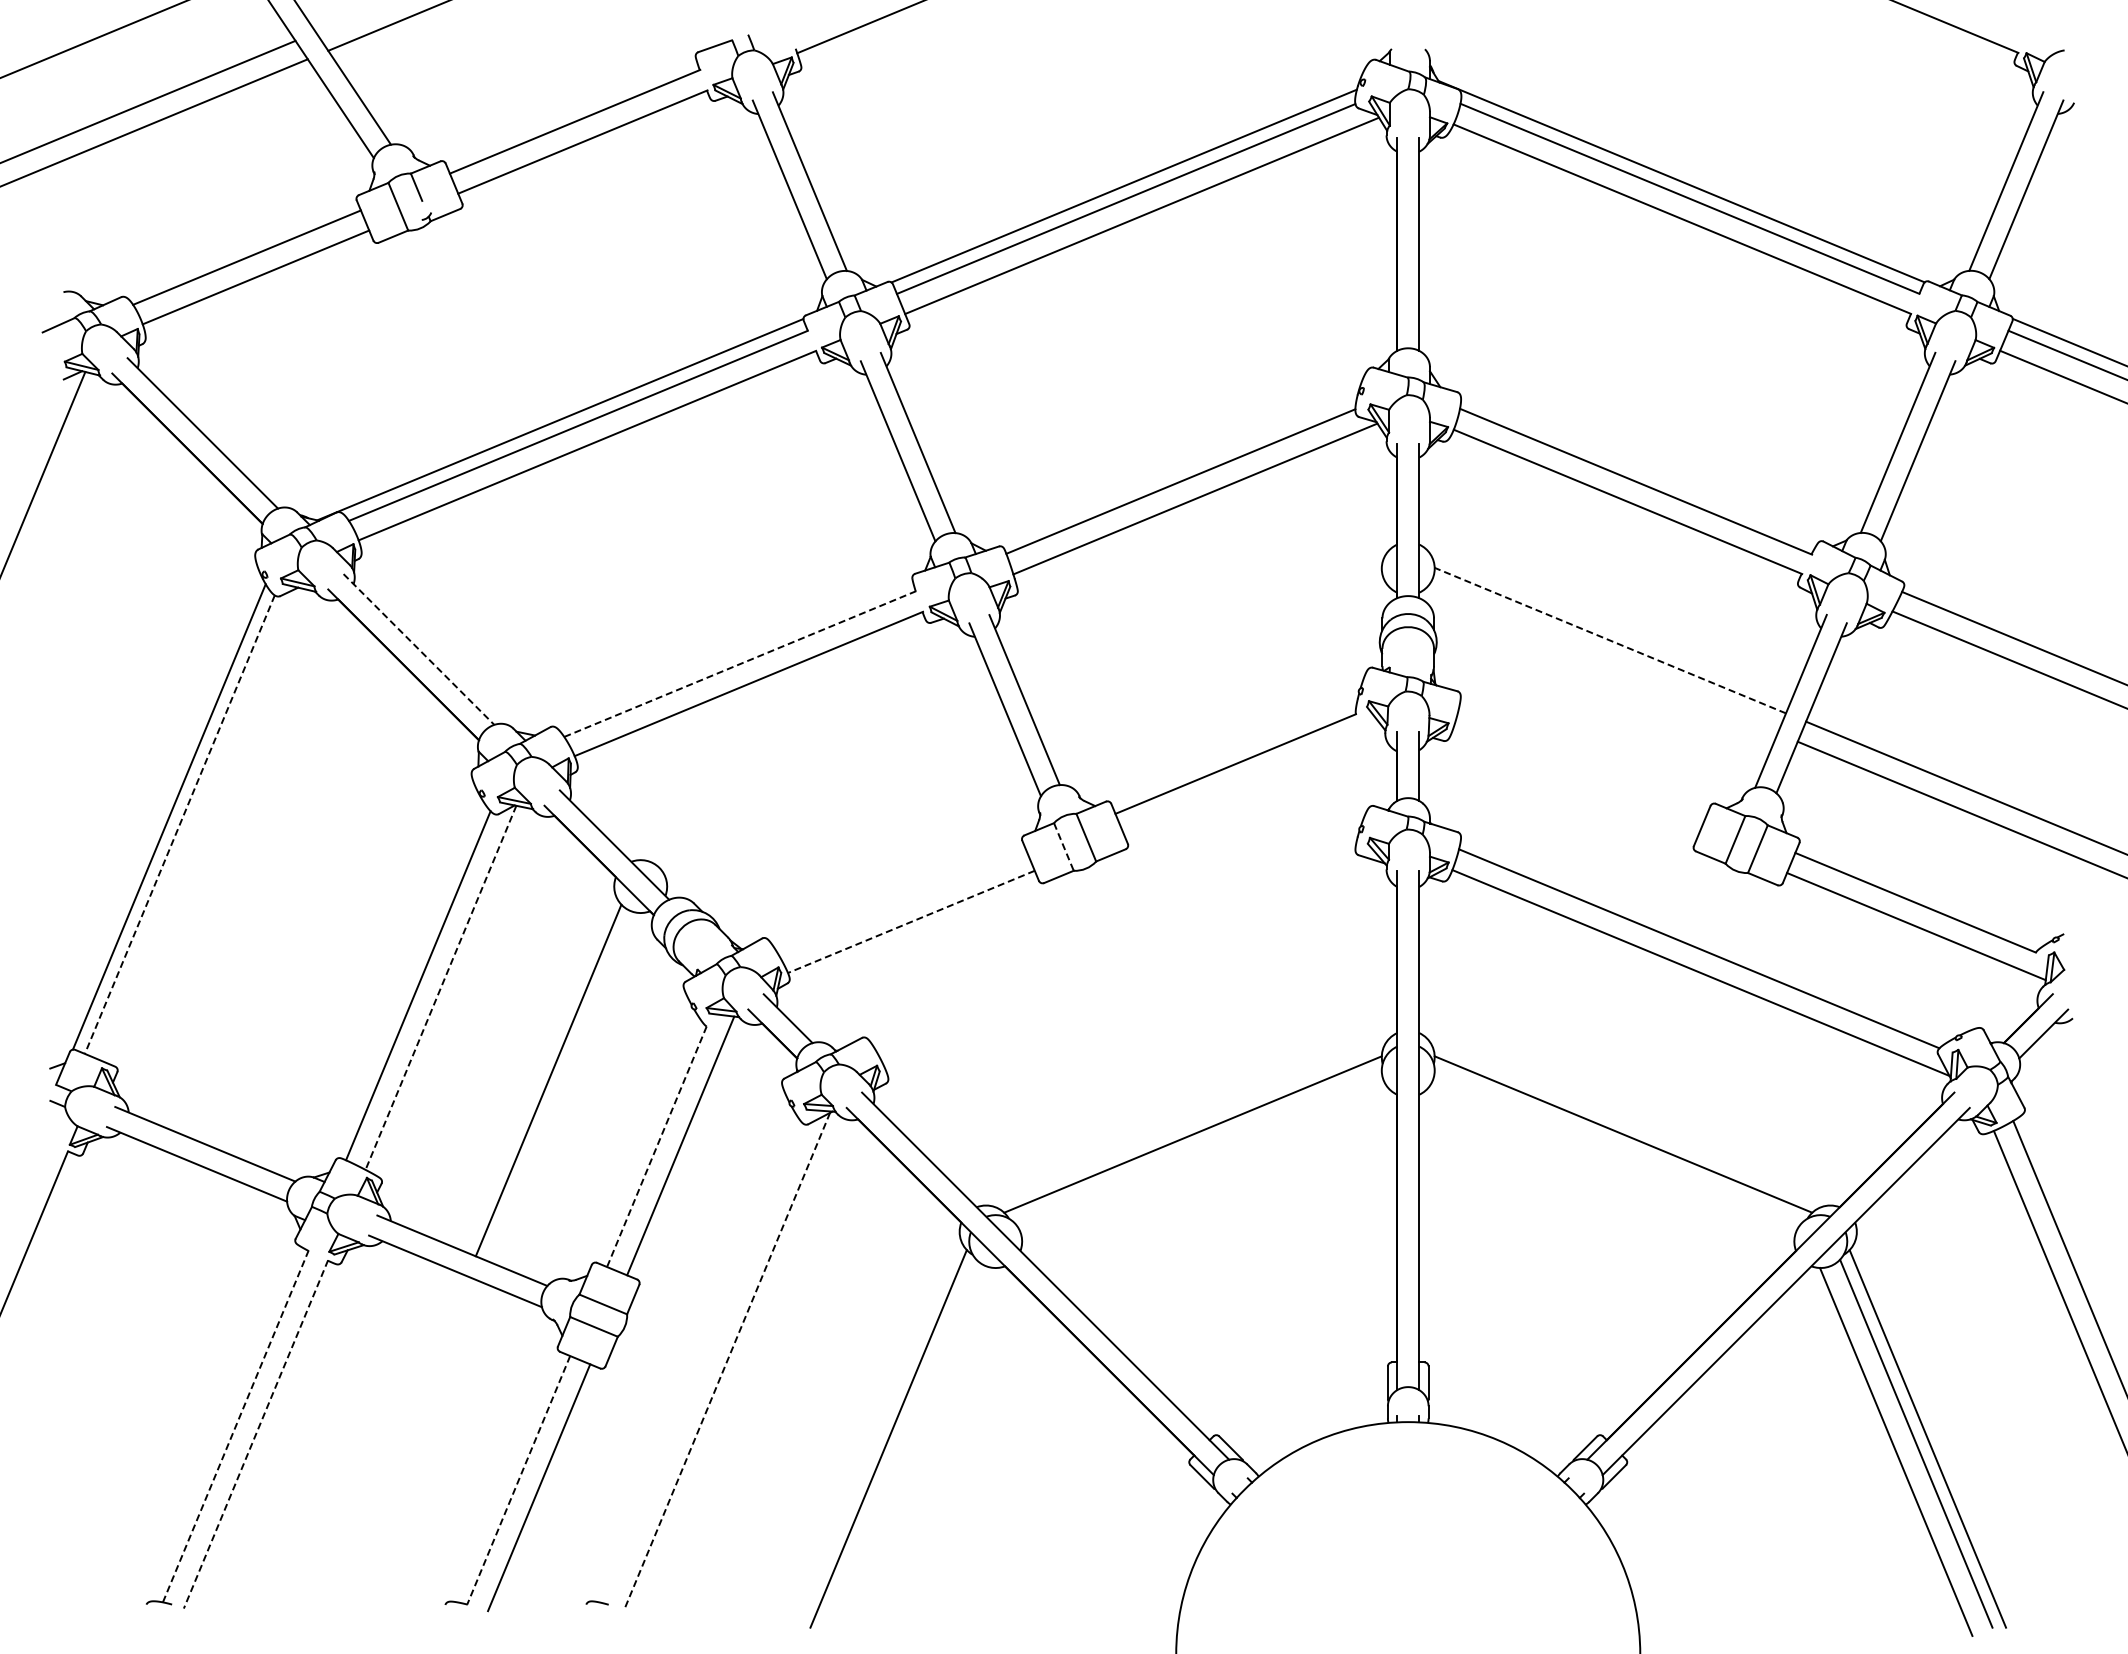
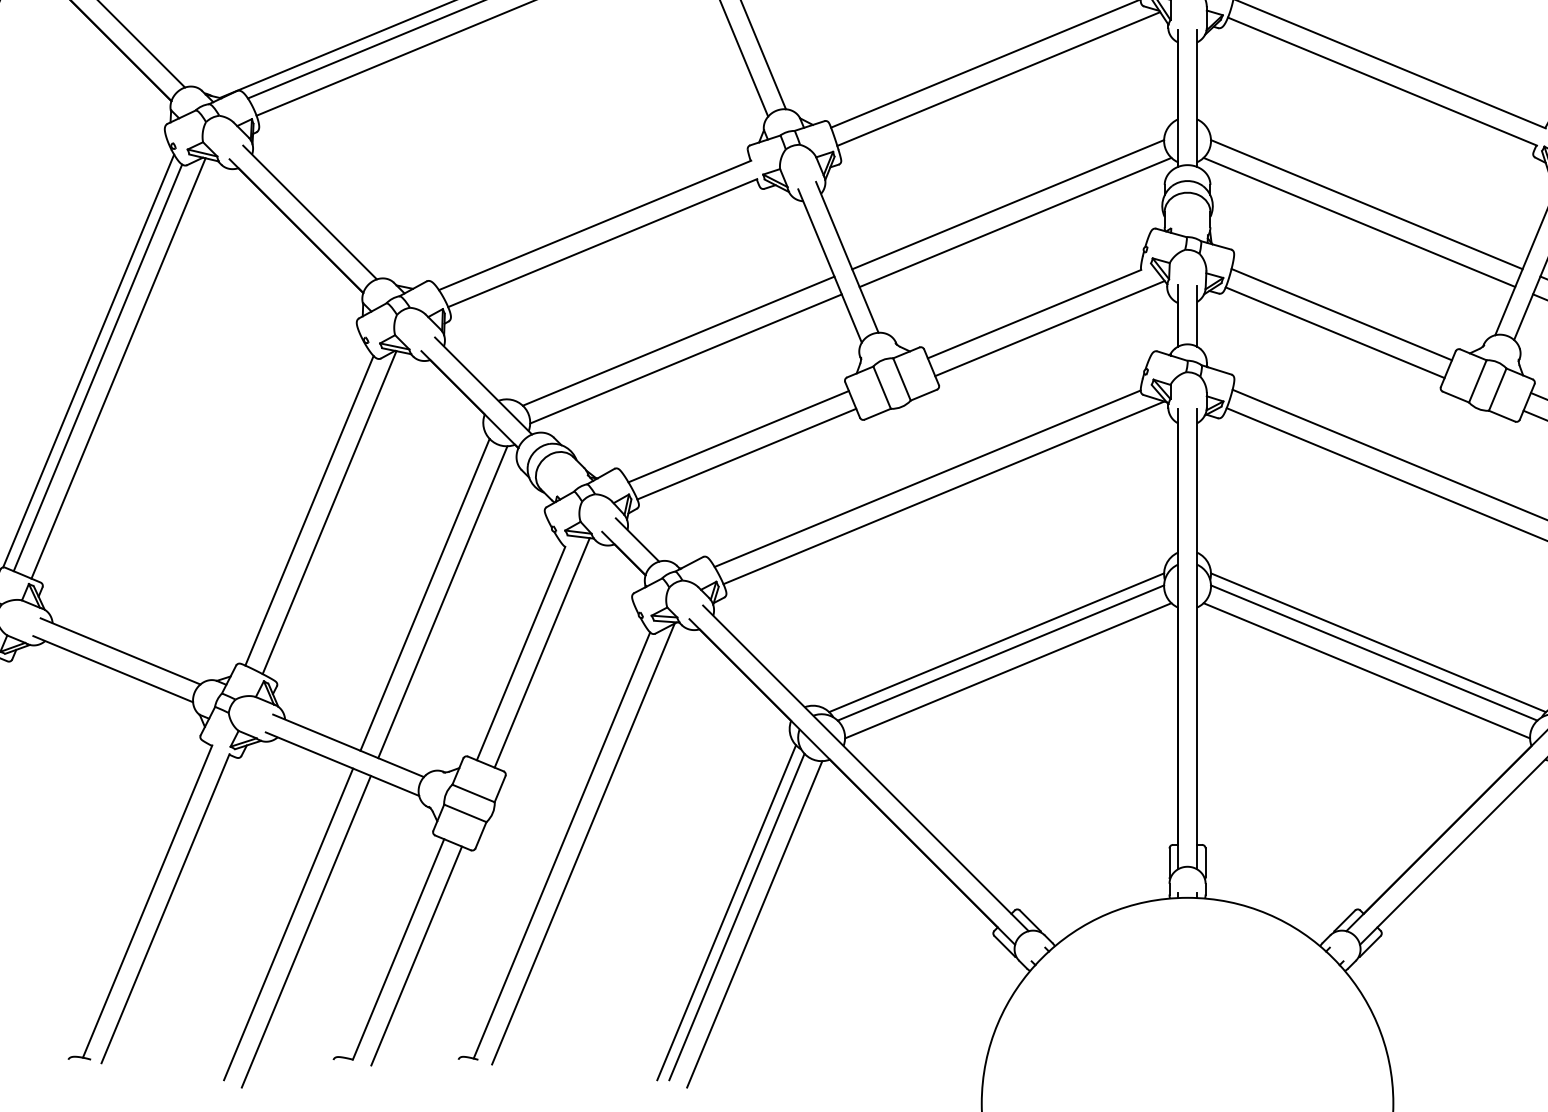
line: (1205, 640) -> (1007, 204), added
line: (1609, 640) -> (1366, 204), dashed -> solid
line: (418, 649) -> (309, 212), dashed -> solid
line: (1214, 660) -> (1015, 222), added
line: (1601, 660) -> (1358, 222), added
line: (740, 664) -> (595, 225), dashed -> solid
line: (1581, 764) -> (1341, 314), added
line: (1252, 779) -> (1049, 327), added
line: (1574, 784) -> (1335, 332), added
line: (834, 794) -> (678, 341), added
line: (842, 814) -> (685, 358), added
line: (179, 825) -> (97, 368), dashed -> solid
line: (202, 825) -> (118, 368), added
line: (1063, 846) -> (881, 387), dashed -> solid
line: (901, 901) -> (738, 436), added
line: (911, 921) -> (746, 453), dashed -> solid
line: (1115, 949) -> (927, 478), added
line: (1133, 965) -> (943, 492), added
line: (440, 988) -> (329, 513), dashed -> solid
line: (568, 1088) -> (442, 601), added
line: (1197, 1145) -> (1000, 652), added
line: (1618, 1145) -> (1374, 652), added
line: (656, 1147) -> (520, 654), dashed -> solid
line: (1206, 1165) -> (1008, 670), added
line: (1610, 1165) -> (1366, 670), added
line: (726, 1361) -> (582, 844), dashed -> solid
line: (702, 1362) -> (561, 844), added
line: (235, 1426) -> (147, 901), dashed -> solid
line: (256, 1434) -> (165, 908), dashed -> solid
line: (900, 1443) -> (737, 916), added
line: (394, 1451) -> (288, 923), added
line: (920, 1452) -> (754, 924), added
line: (414, 1460) -> (306, 931), added
line: (518, 1480) -> (398, 949), dashed -> solid

